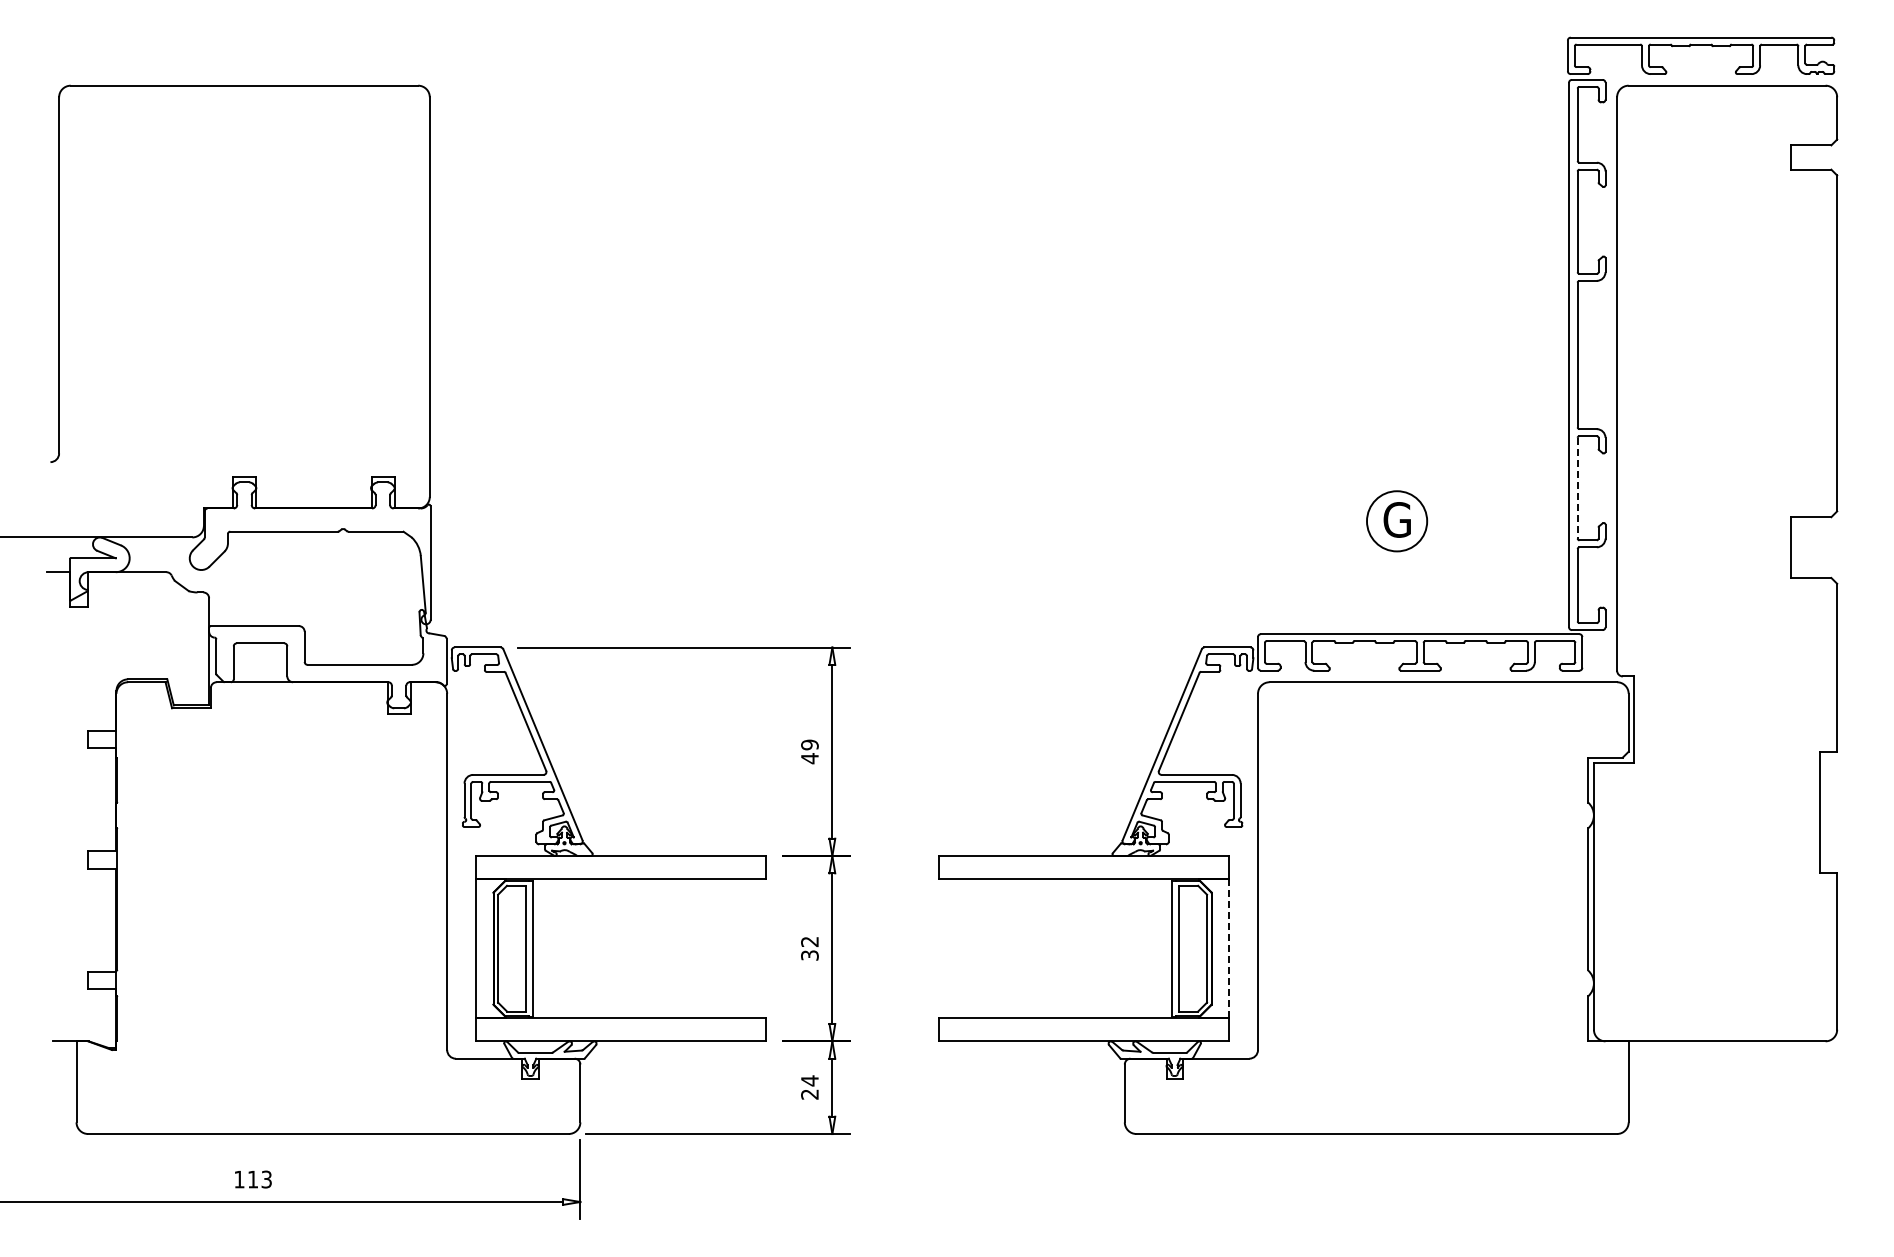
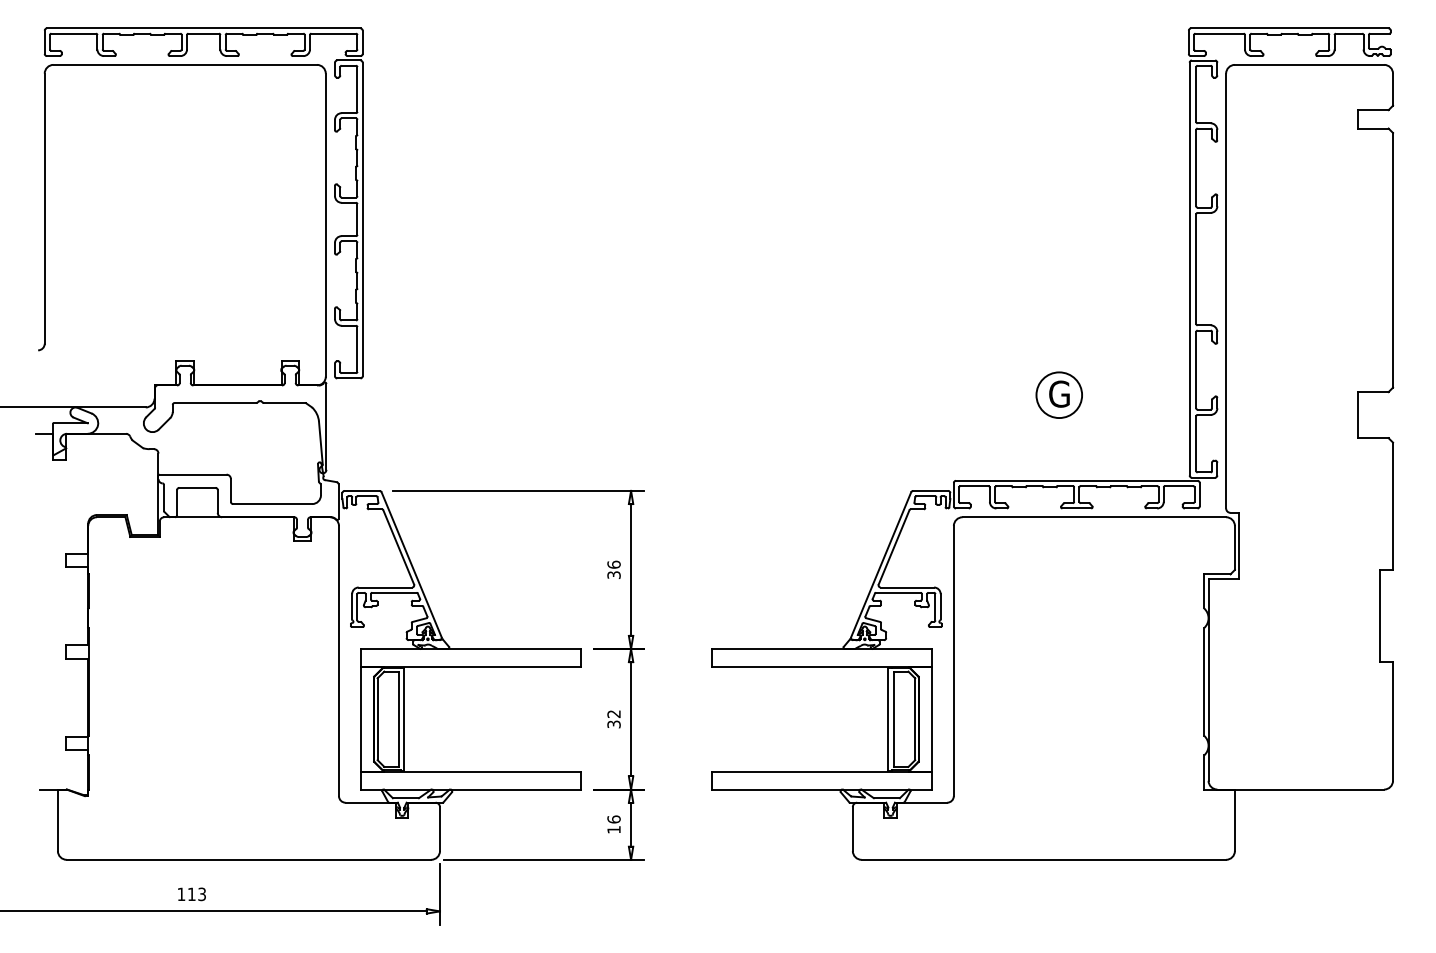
part: (441, 262) -> (334, 198), added
line: (1577, 488) -> (1196, 370), dashed -> solid
text: (809, 751) -> (613, 569), 49 -> 36
line: (1229, 948) -> (932, 719), dashed -> solid
text: (809, 1087) -> (613, 824), 24 -> 16

